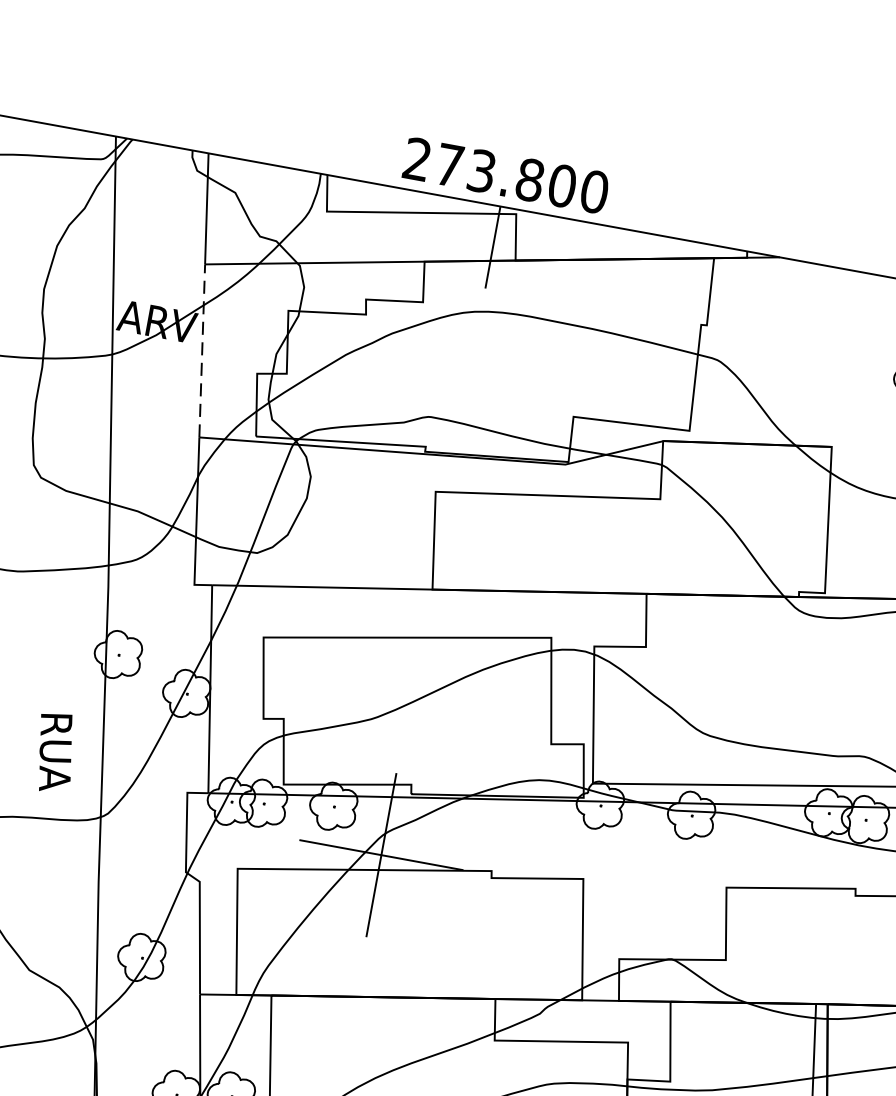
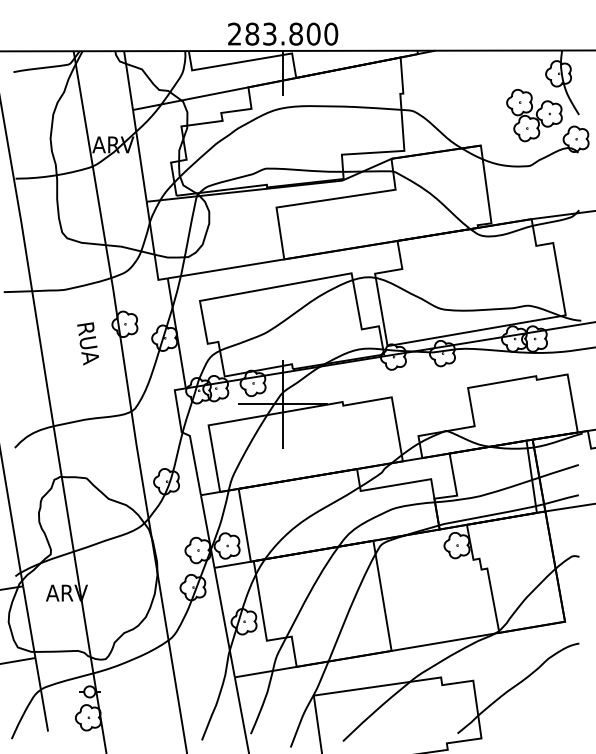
text: (450, 164) -> (252, 33), 273.800 -> 283.800
line: (201, 350) -> (139, 155), dashed -> solid
text: (53, 751) -> (87, 343), moved

